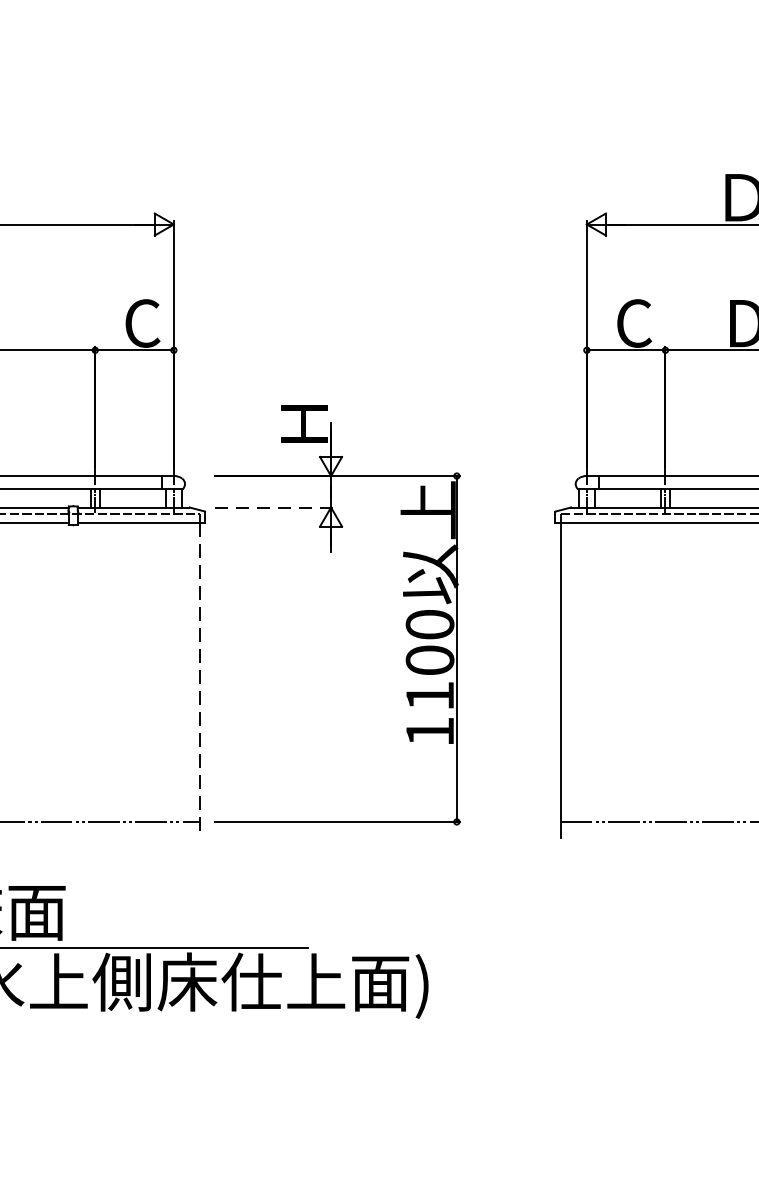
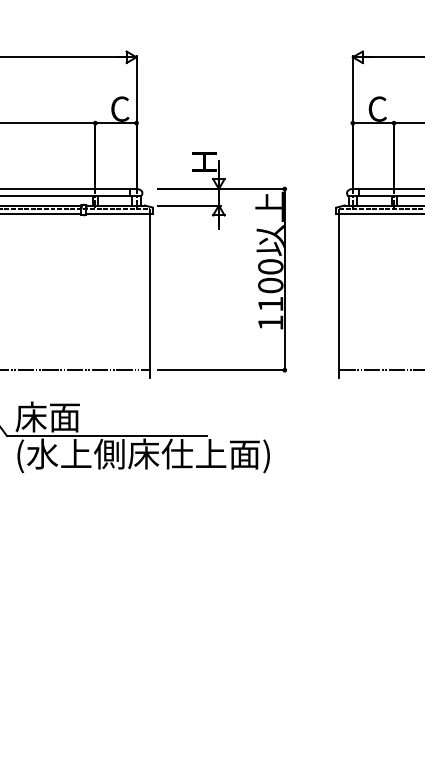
line: (274, 507) -> (189, 205), dashed -> solid
line: (200, 681) -> (150, 296), dashed -> solid

